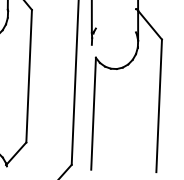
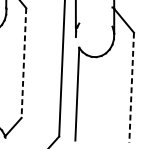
line: (29, 76) -> (24, 63), solid -> dashed
line: (159, 106) -> (131, 88), solid -> dashed

